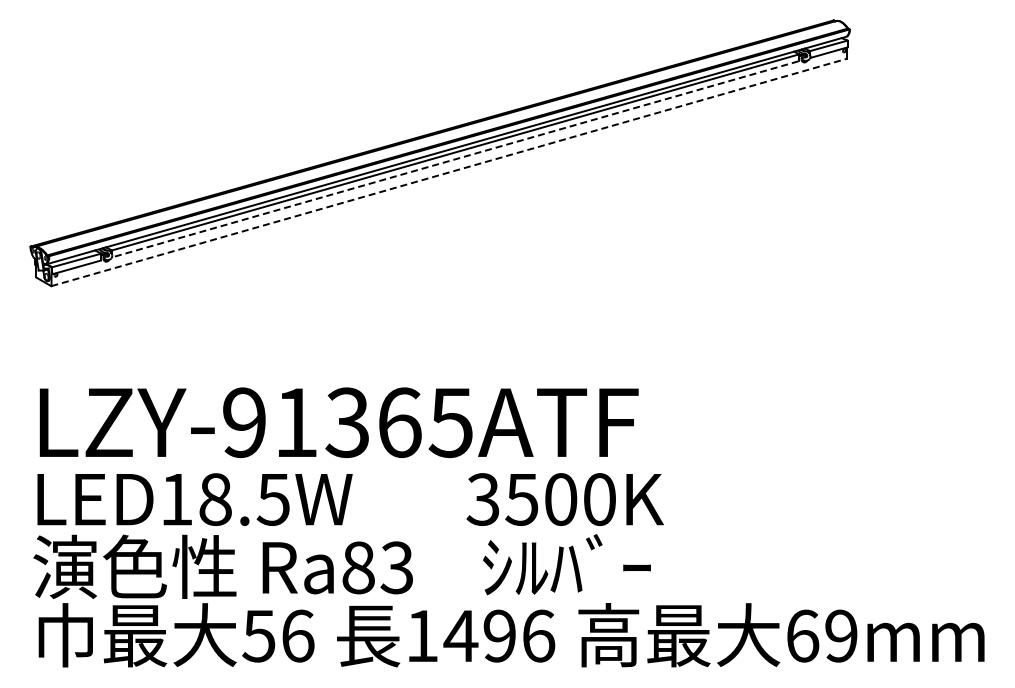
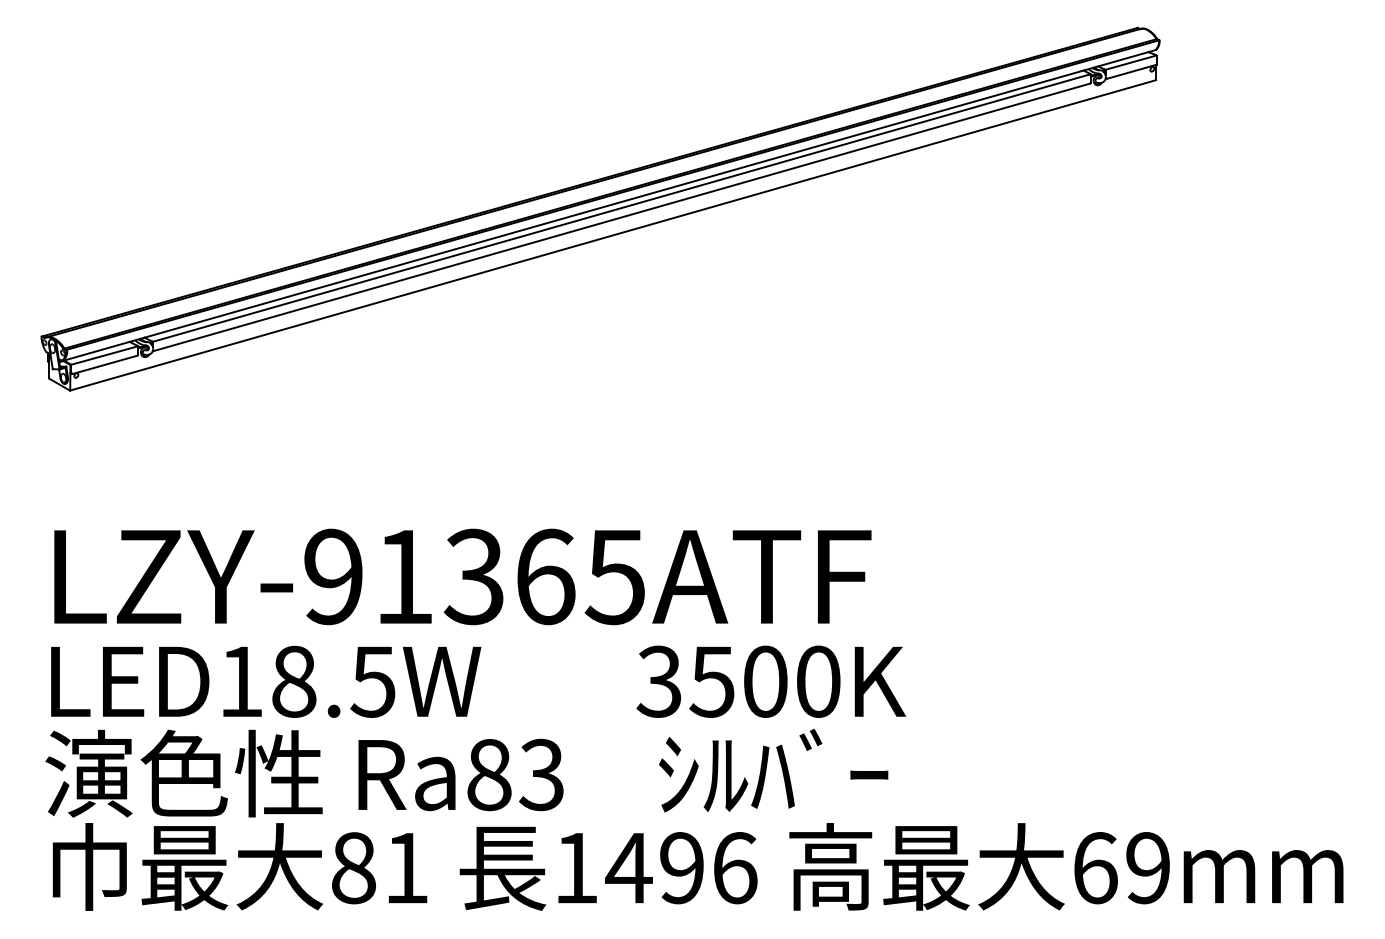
line: (454, 159) -> (620, 217), dashed -> solid
line: (449, 172) -> (613, 235), dashed -> solid
text: (278, 635) -> (380, 867), 56 -> 81

